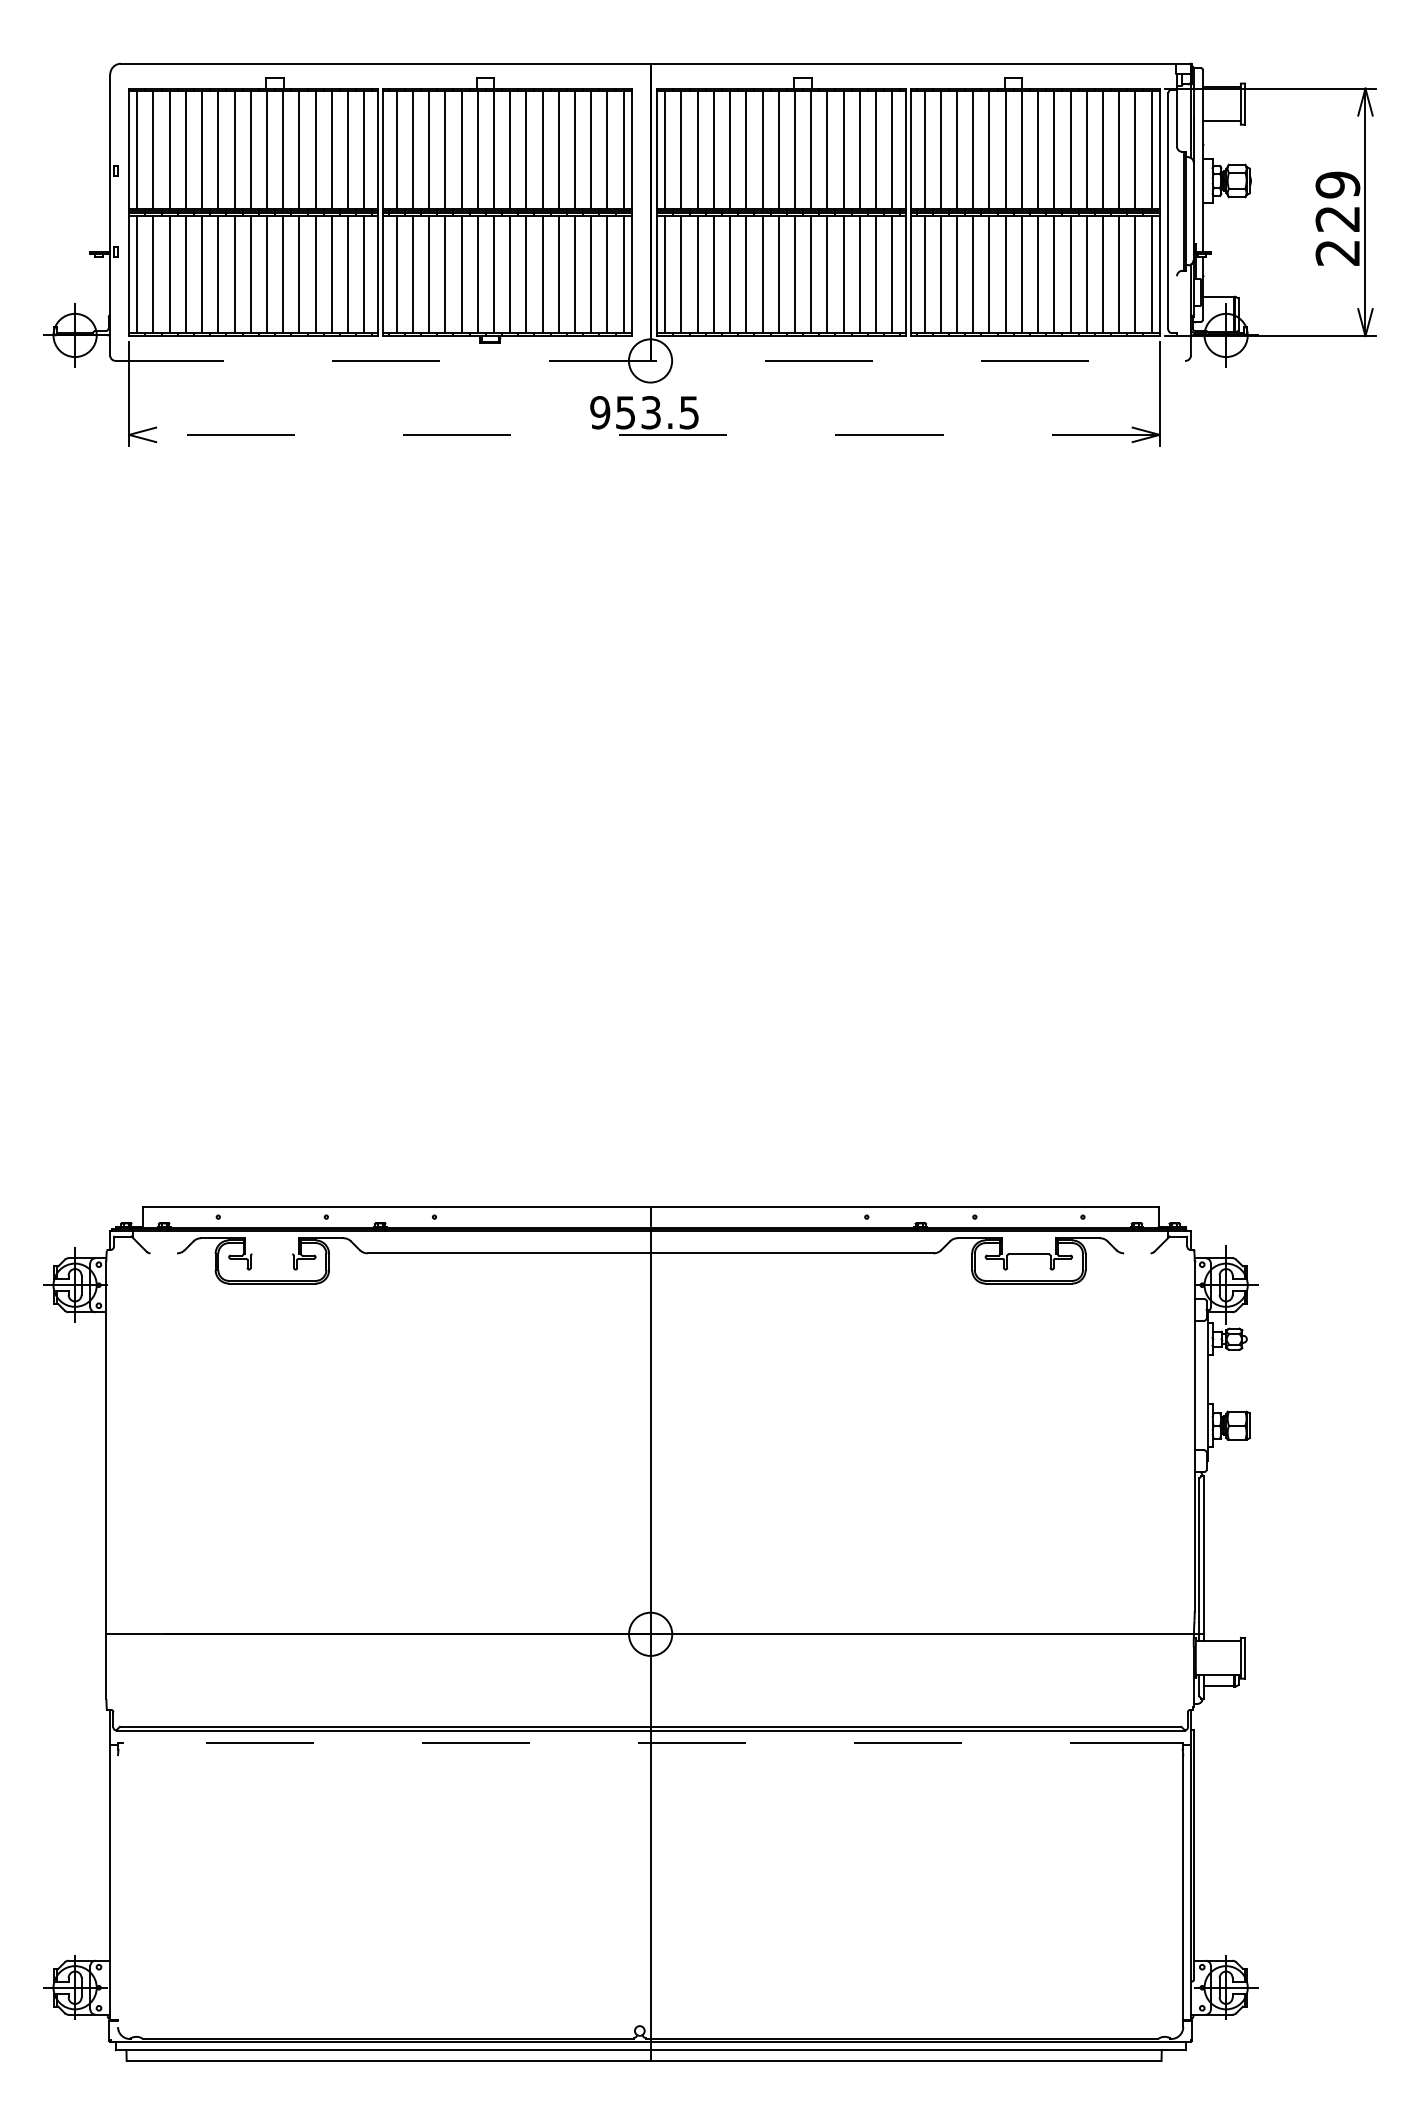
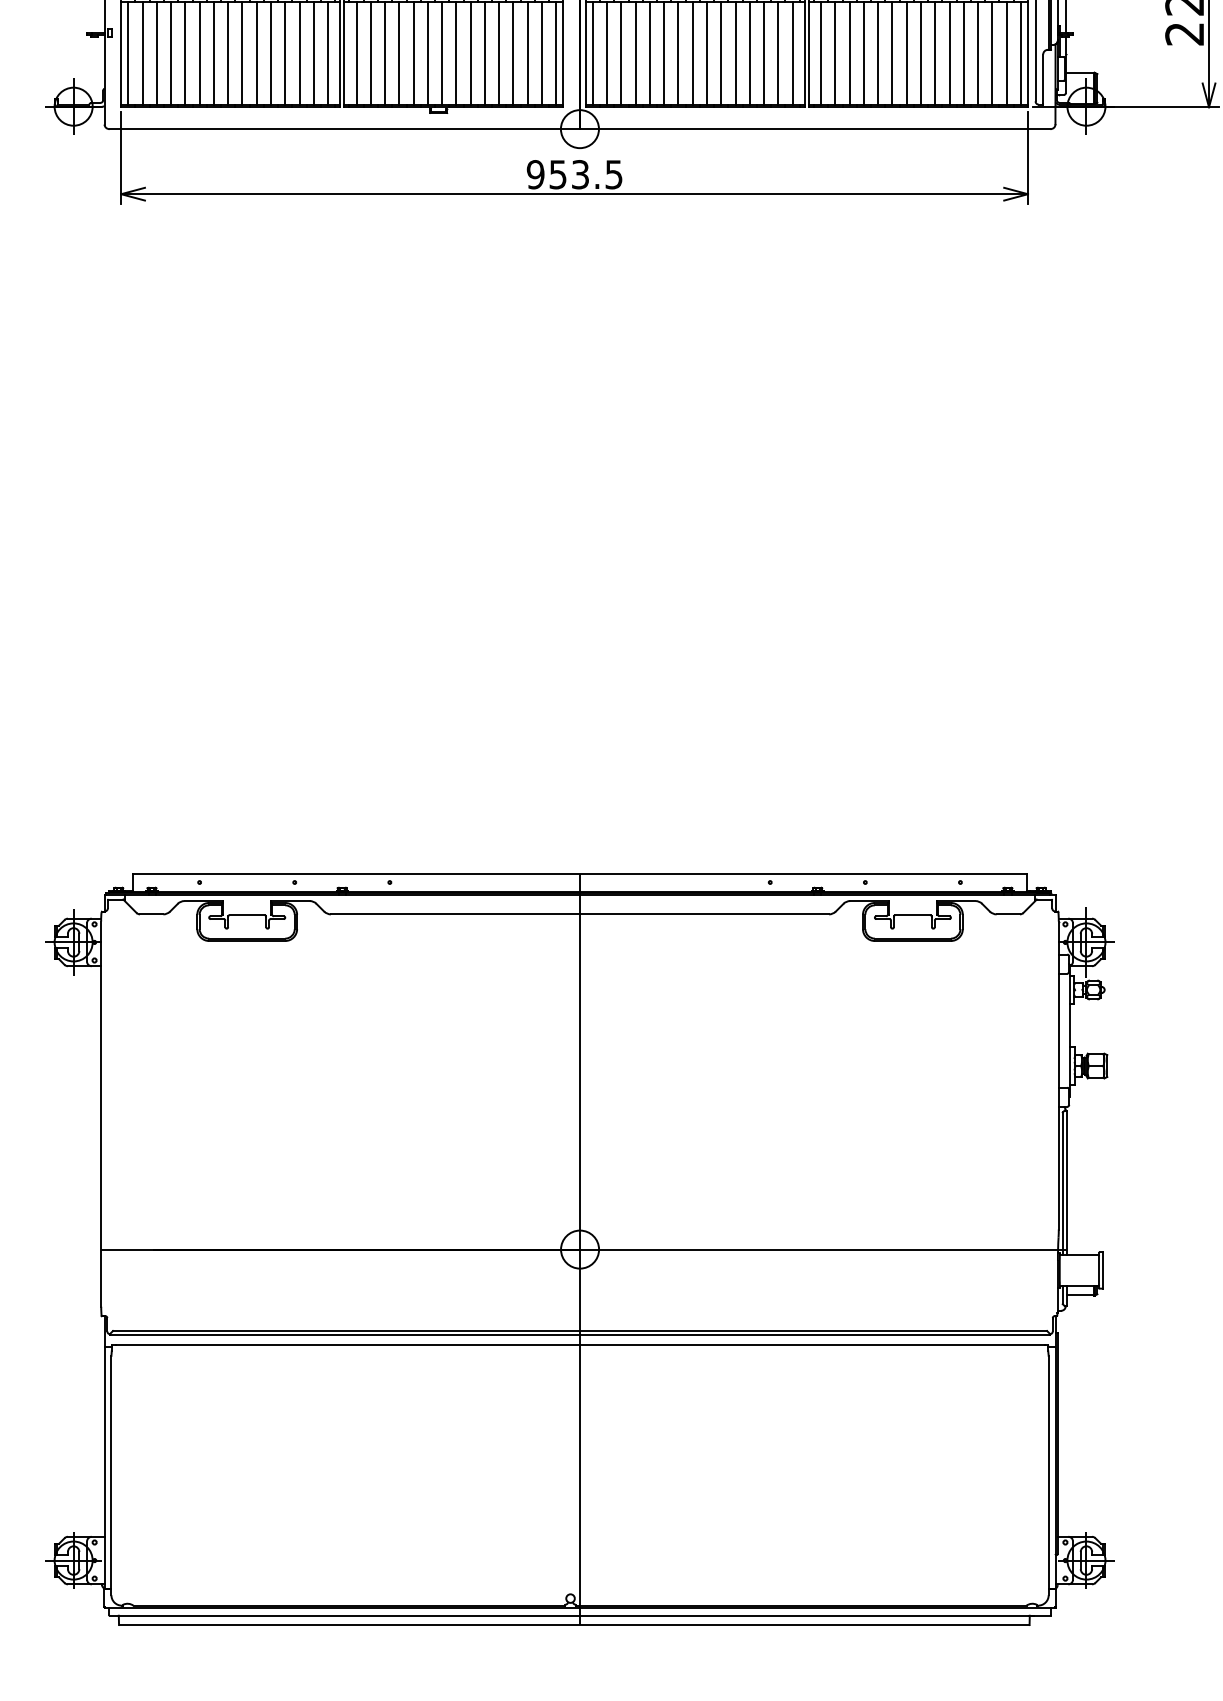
line: (1176, 304) -> (1042, 79), added
line: (651, 360) -> (580, 128), dashed -> solid
line: (643, 434) -> (573, 193), dashed -> solid
line: (163, 1253) -> (151, 914), added
line: (1137, 1253) -> (1008, 914), added
line: (272, 1254) -> (247, 915), added
line: (650, 1742) -> (579, 1344), dashed -> solid
line: (118, 1891) -> (111, 1475), added

